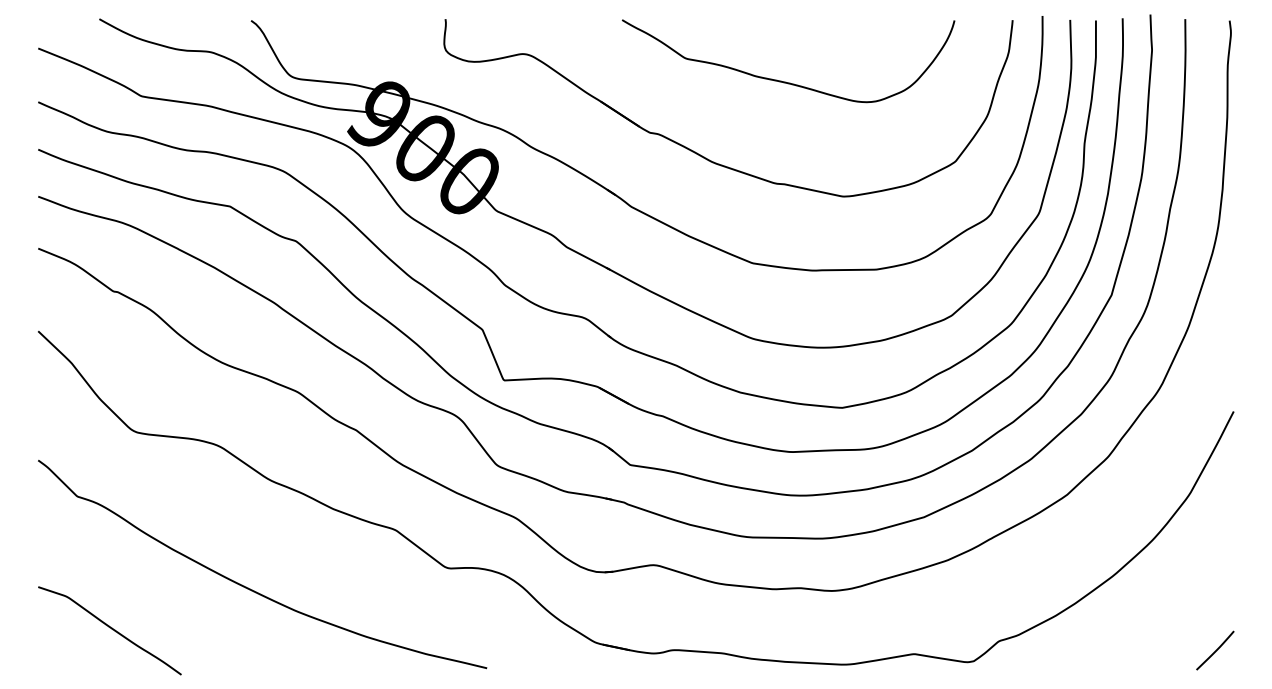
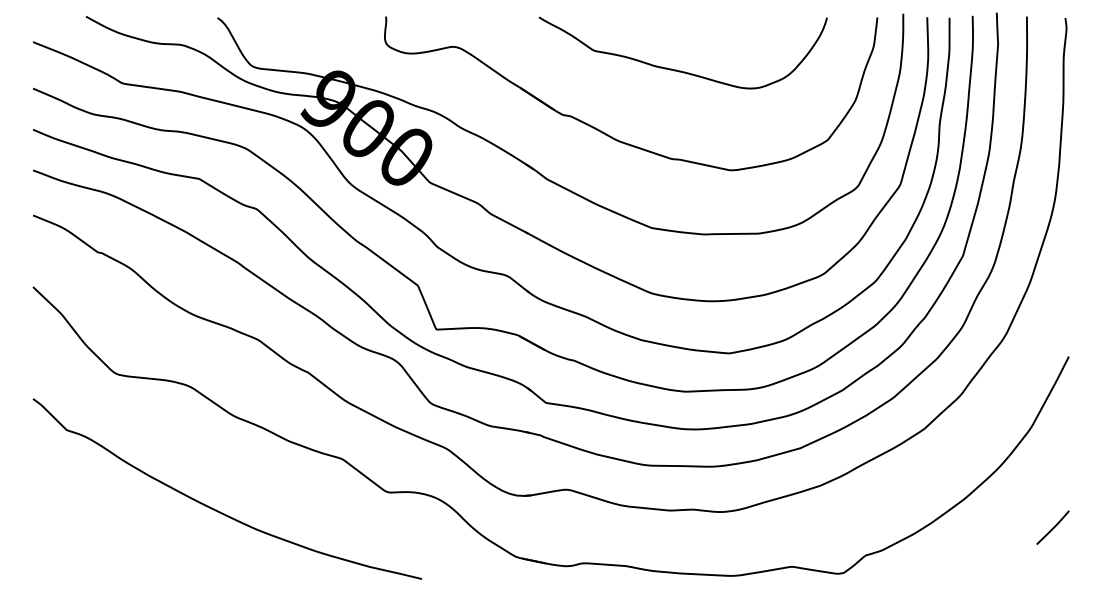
curve: (111, 629) -> (96, 545), removed
line: (1214, 650) -> (1052, 527), moved

